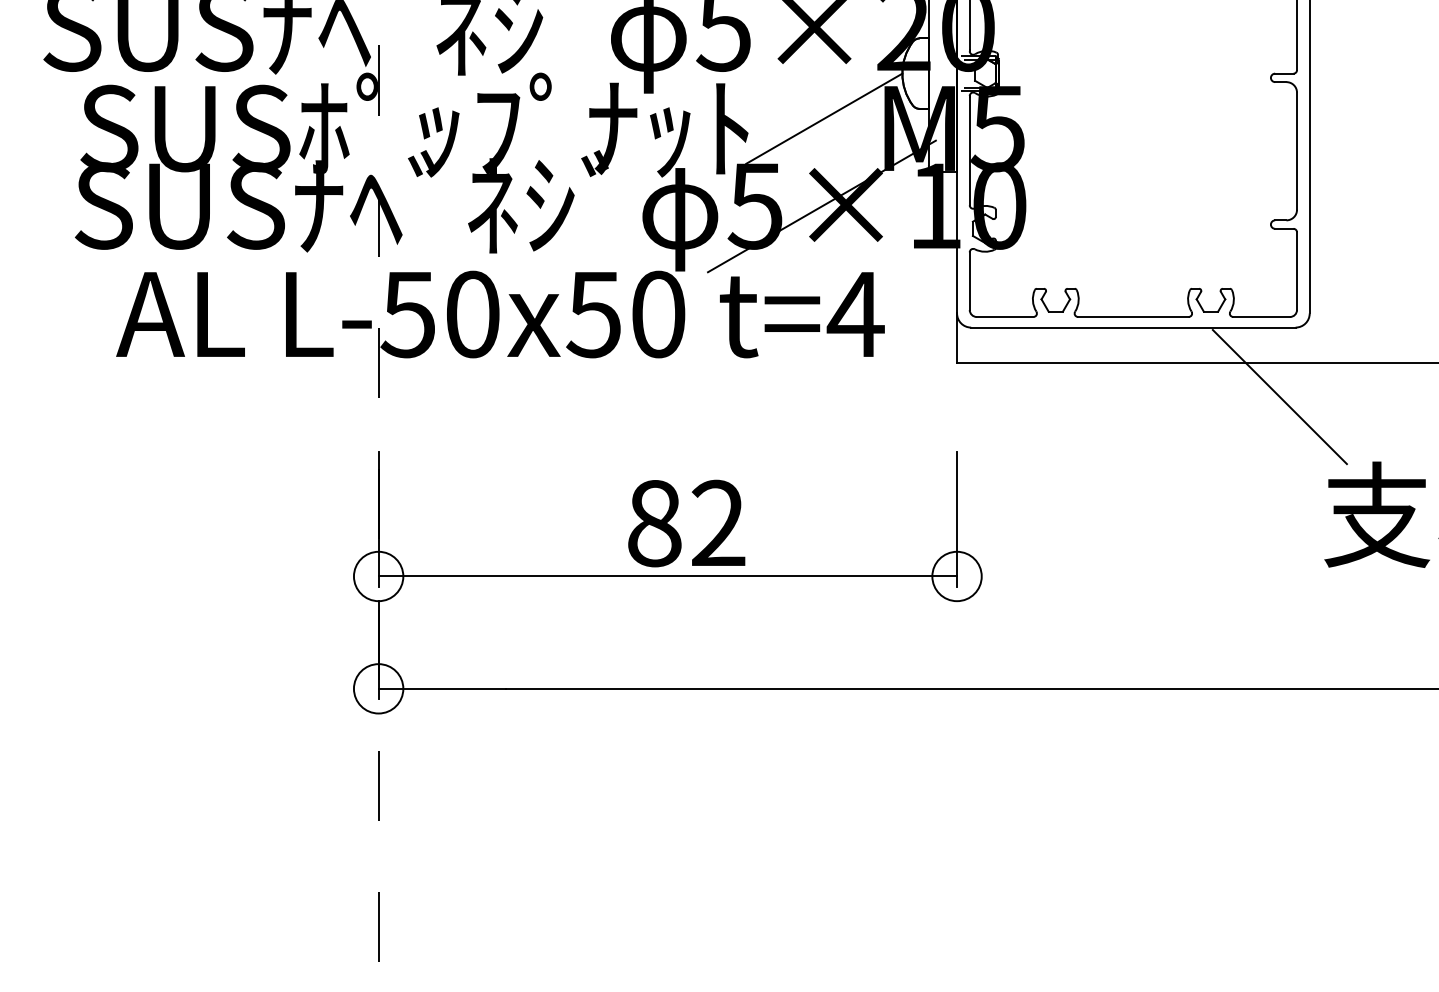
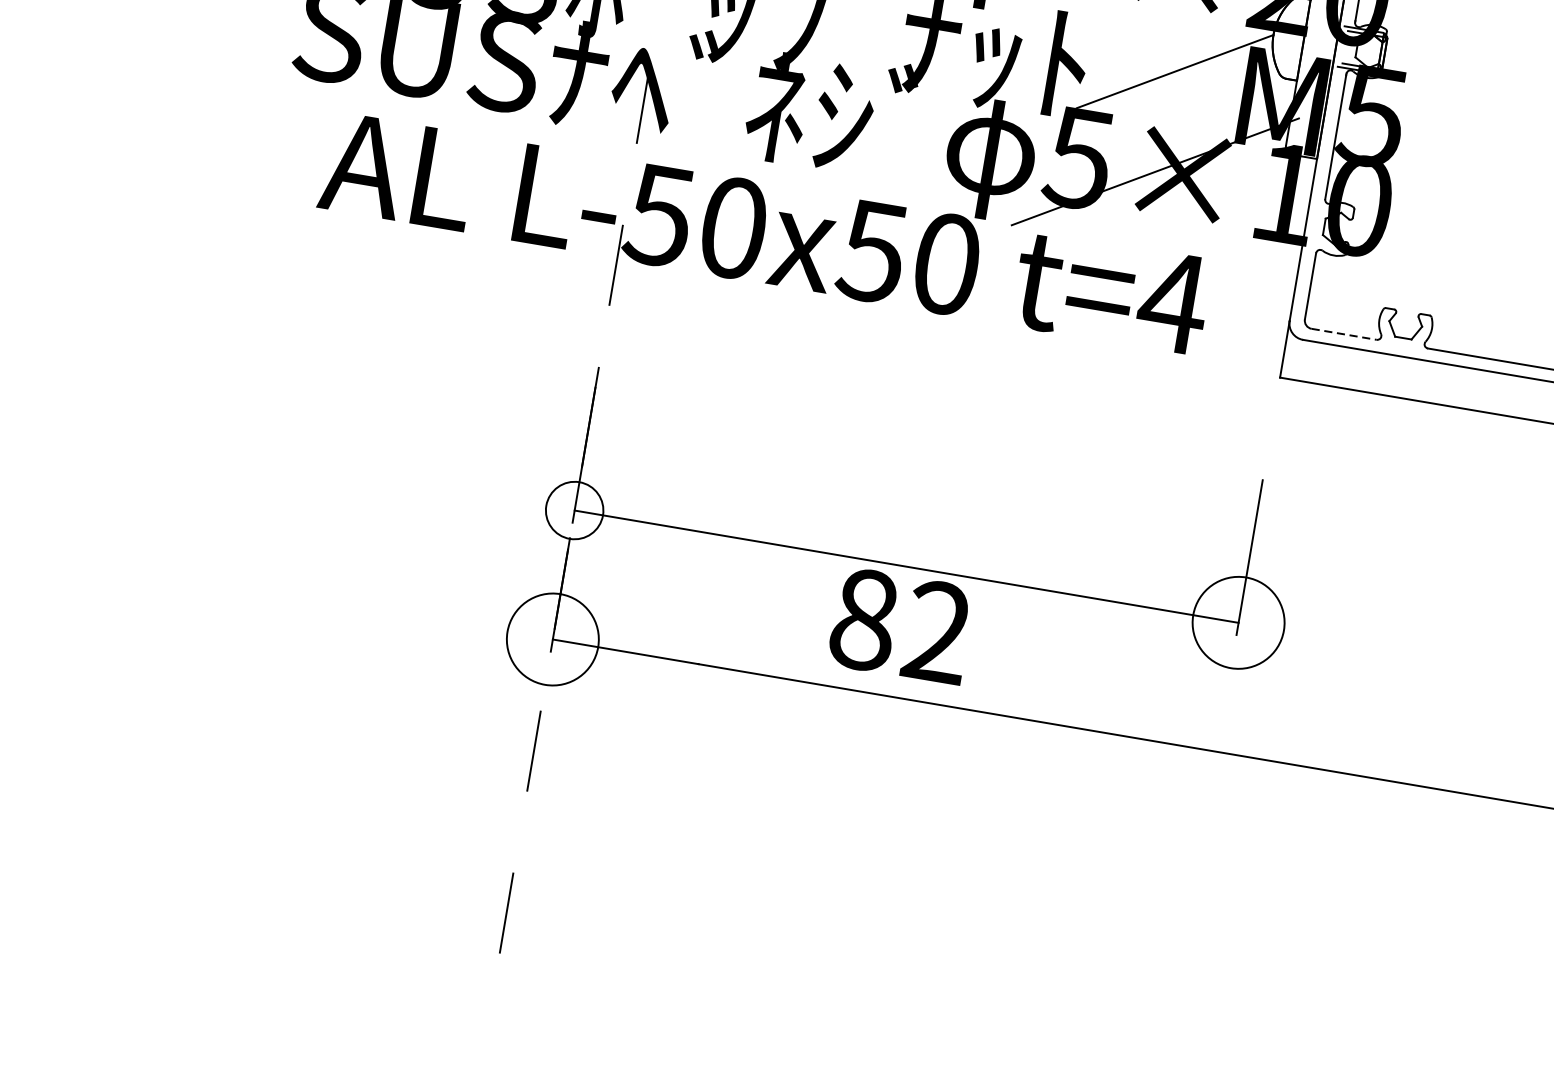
line: (1005, 317) -> (1344, 334), solid -> dashed
text: (686, 523) -> (900, 625), moved
circle: (956, 576) -> (1237, 622), size x1.6
circle: (378, 688) -> (552, 639), size x1.6

